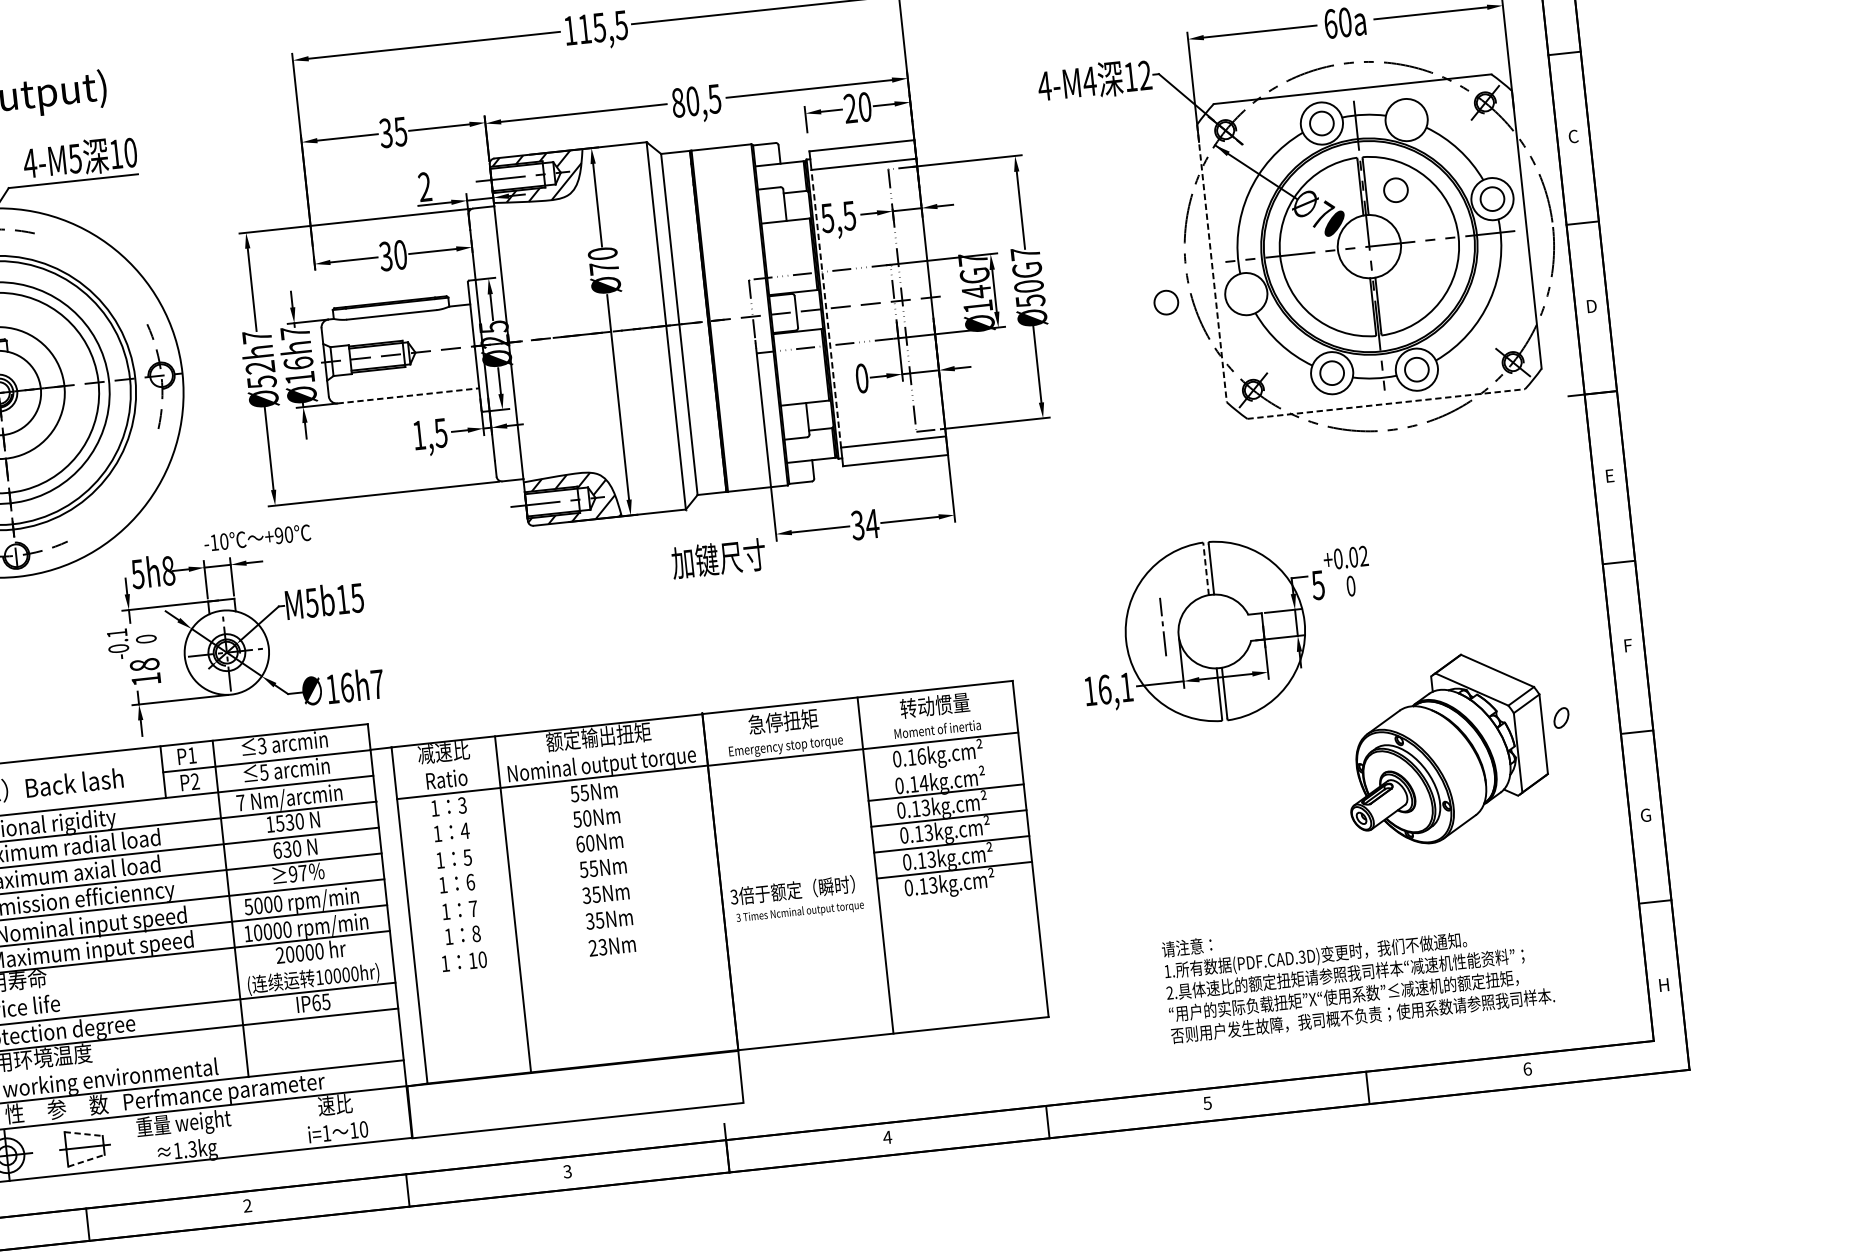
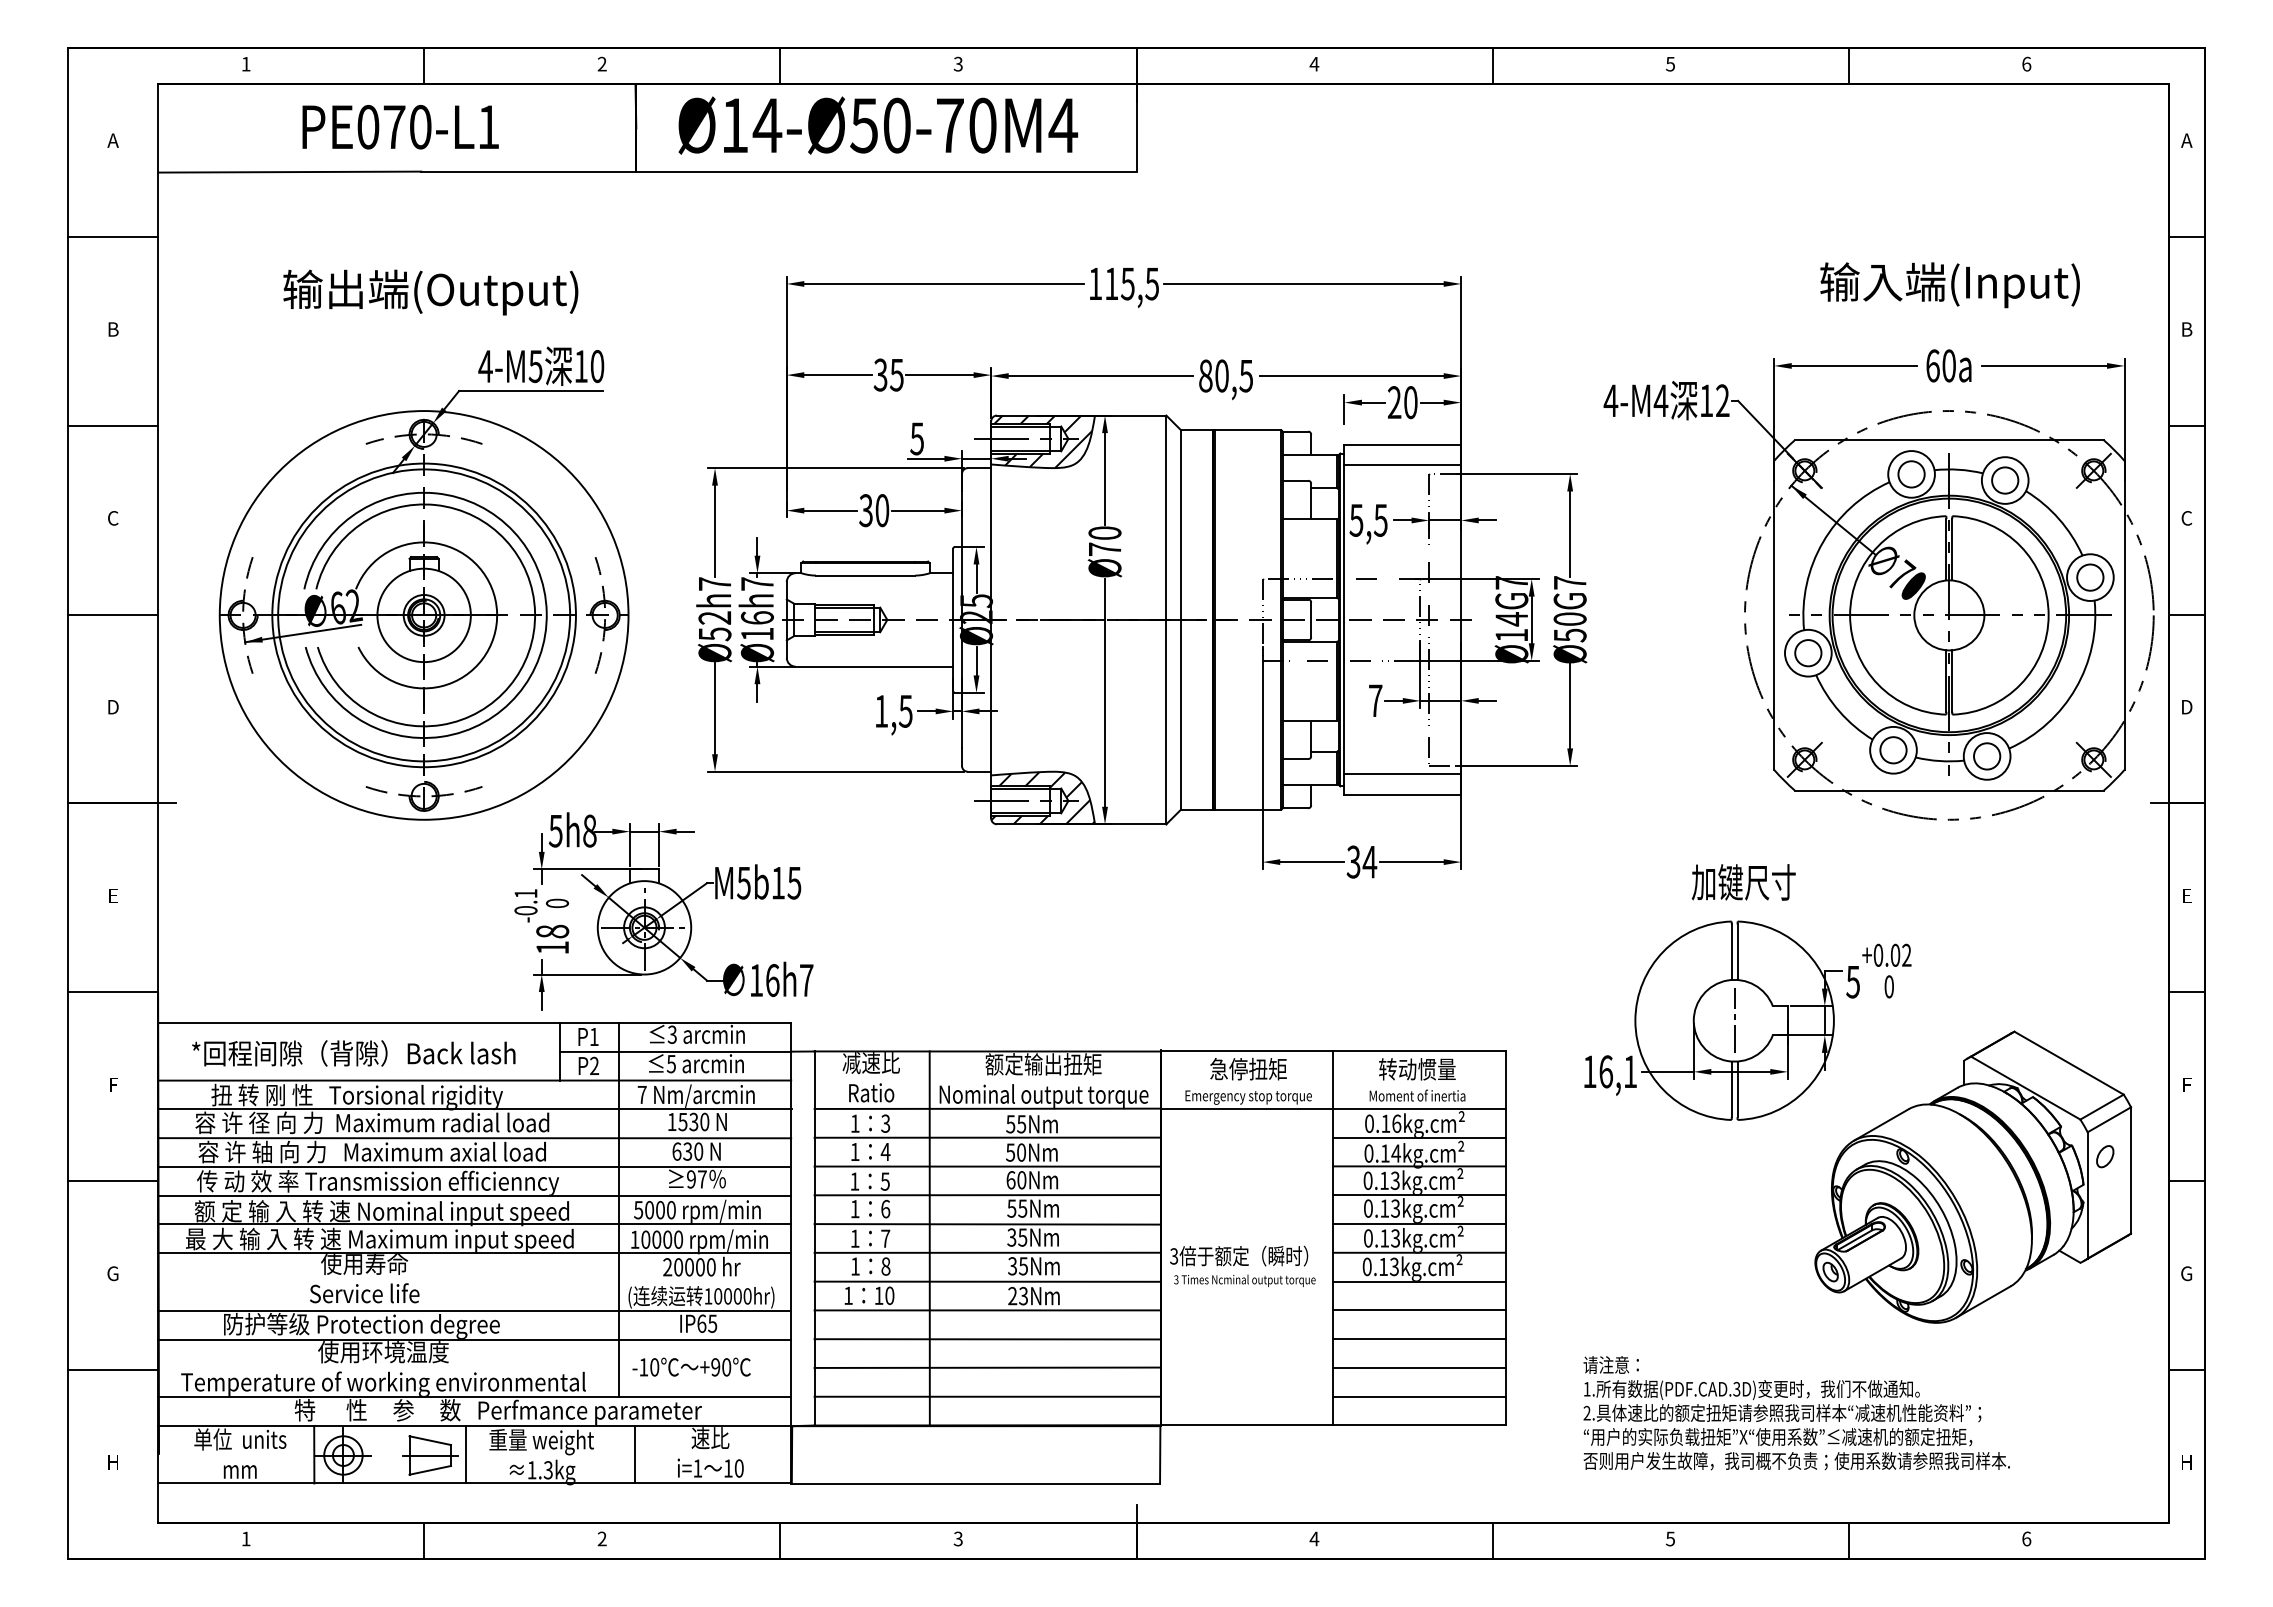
text: (424, 186) -> (916, 438), 2 -> 5
circle: (1396, 190) -> (2005, 480), moved
line: (1212, 263) -> (1774, 615), dashed -> solid
circle: (1166, 302) -> (1808, 653), moved
line: (826, 308) -> (1344, 619), dashed -> solid
text: (861, 378) -> (1375, 700), 0 -> 7
line: (408, 395) -> (874, 666), dashed -> solid
line: (1386, 403) -> (1949, 790), dashed -> solid
text: (257, 537) -> (691, 1366), moved
text: (718, 558) -> (1743, 882), moved
line: (1206, 570) -> (1731, 952), dashed -> solid
line: (1162, 625) -> (1734, 1019), moved
part: (1444, 748) -> (1973, 1176), size x1.43
line: (943, 766) -> (1419, 1137), added
line: (555, 808) -> (987, 1137), added
line: (558, 834) -> (987, 1166), added
line: (560, 860) -> (987, 1195), added
line: (563, 886) -> (987, 1224), added
line: (957, 896) -> (1419, 1281), added
line: (566, 911) -> (987, 1252), added
line: (960, 922) -> (1419, 1310), added
line: (569, 937) -> (987, 1281), added
line: (962, 948) -> (1419, 1339), added
line: (571, 963) -> (987, 1310), added
line: (965, 973) -> (1419, 1367), added
text: (1358, 973) -> (1796, 1413), moved
line: (574, 989) -> (987, 1339), added
line: (968, 999) -> (1419, 1396), added
line: (577, 1014) -> (987, 1367), added
line: (580, 1040) -> (987, 1396), added
line: (269, 1126) -> (635, 1454), added
line: (83, 1133) -> (430, 1440), dashed -> solid
line: (117, 1143) -> (466, 1454), added
line: (86, 1160) -> (430, 1470), dashed -> solid

